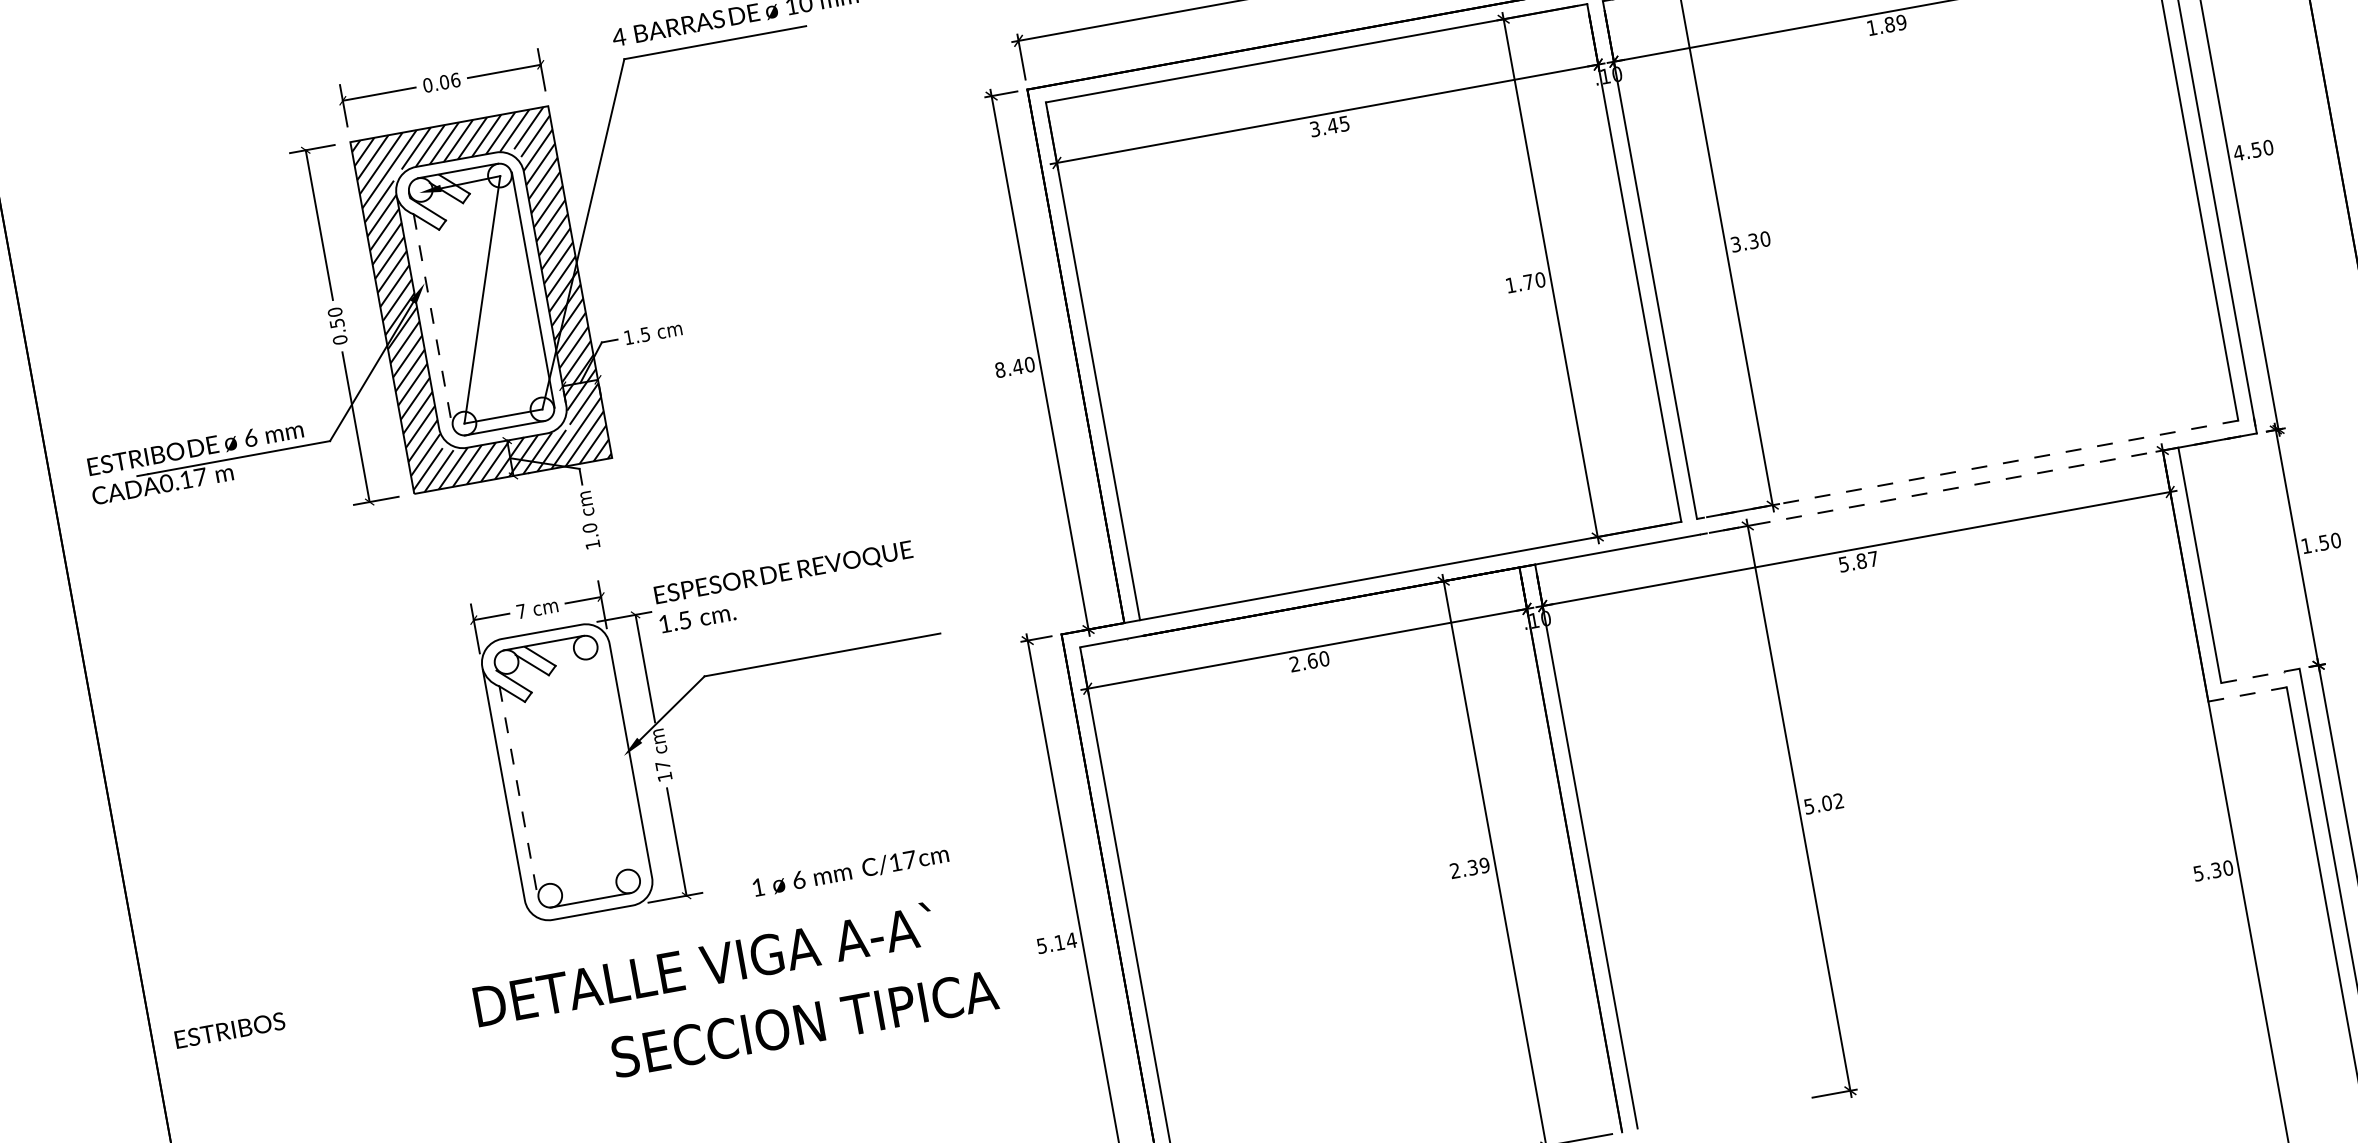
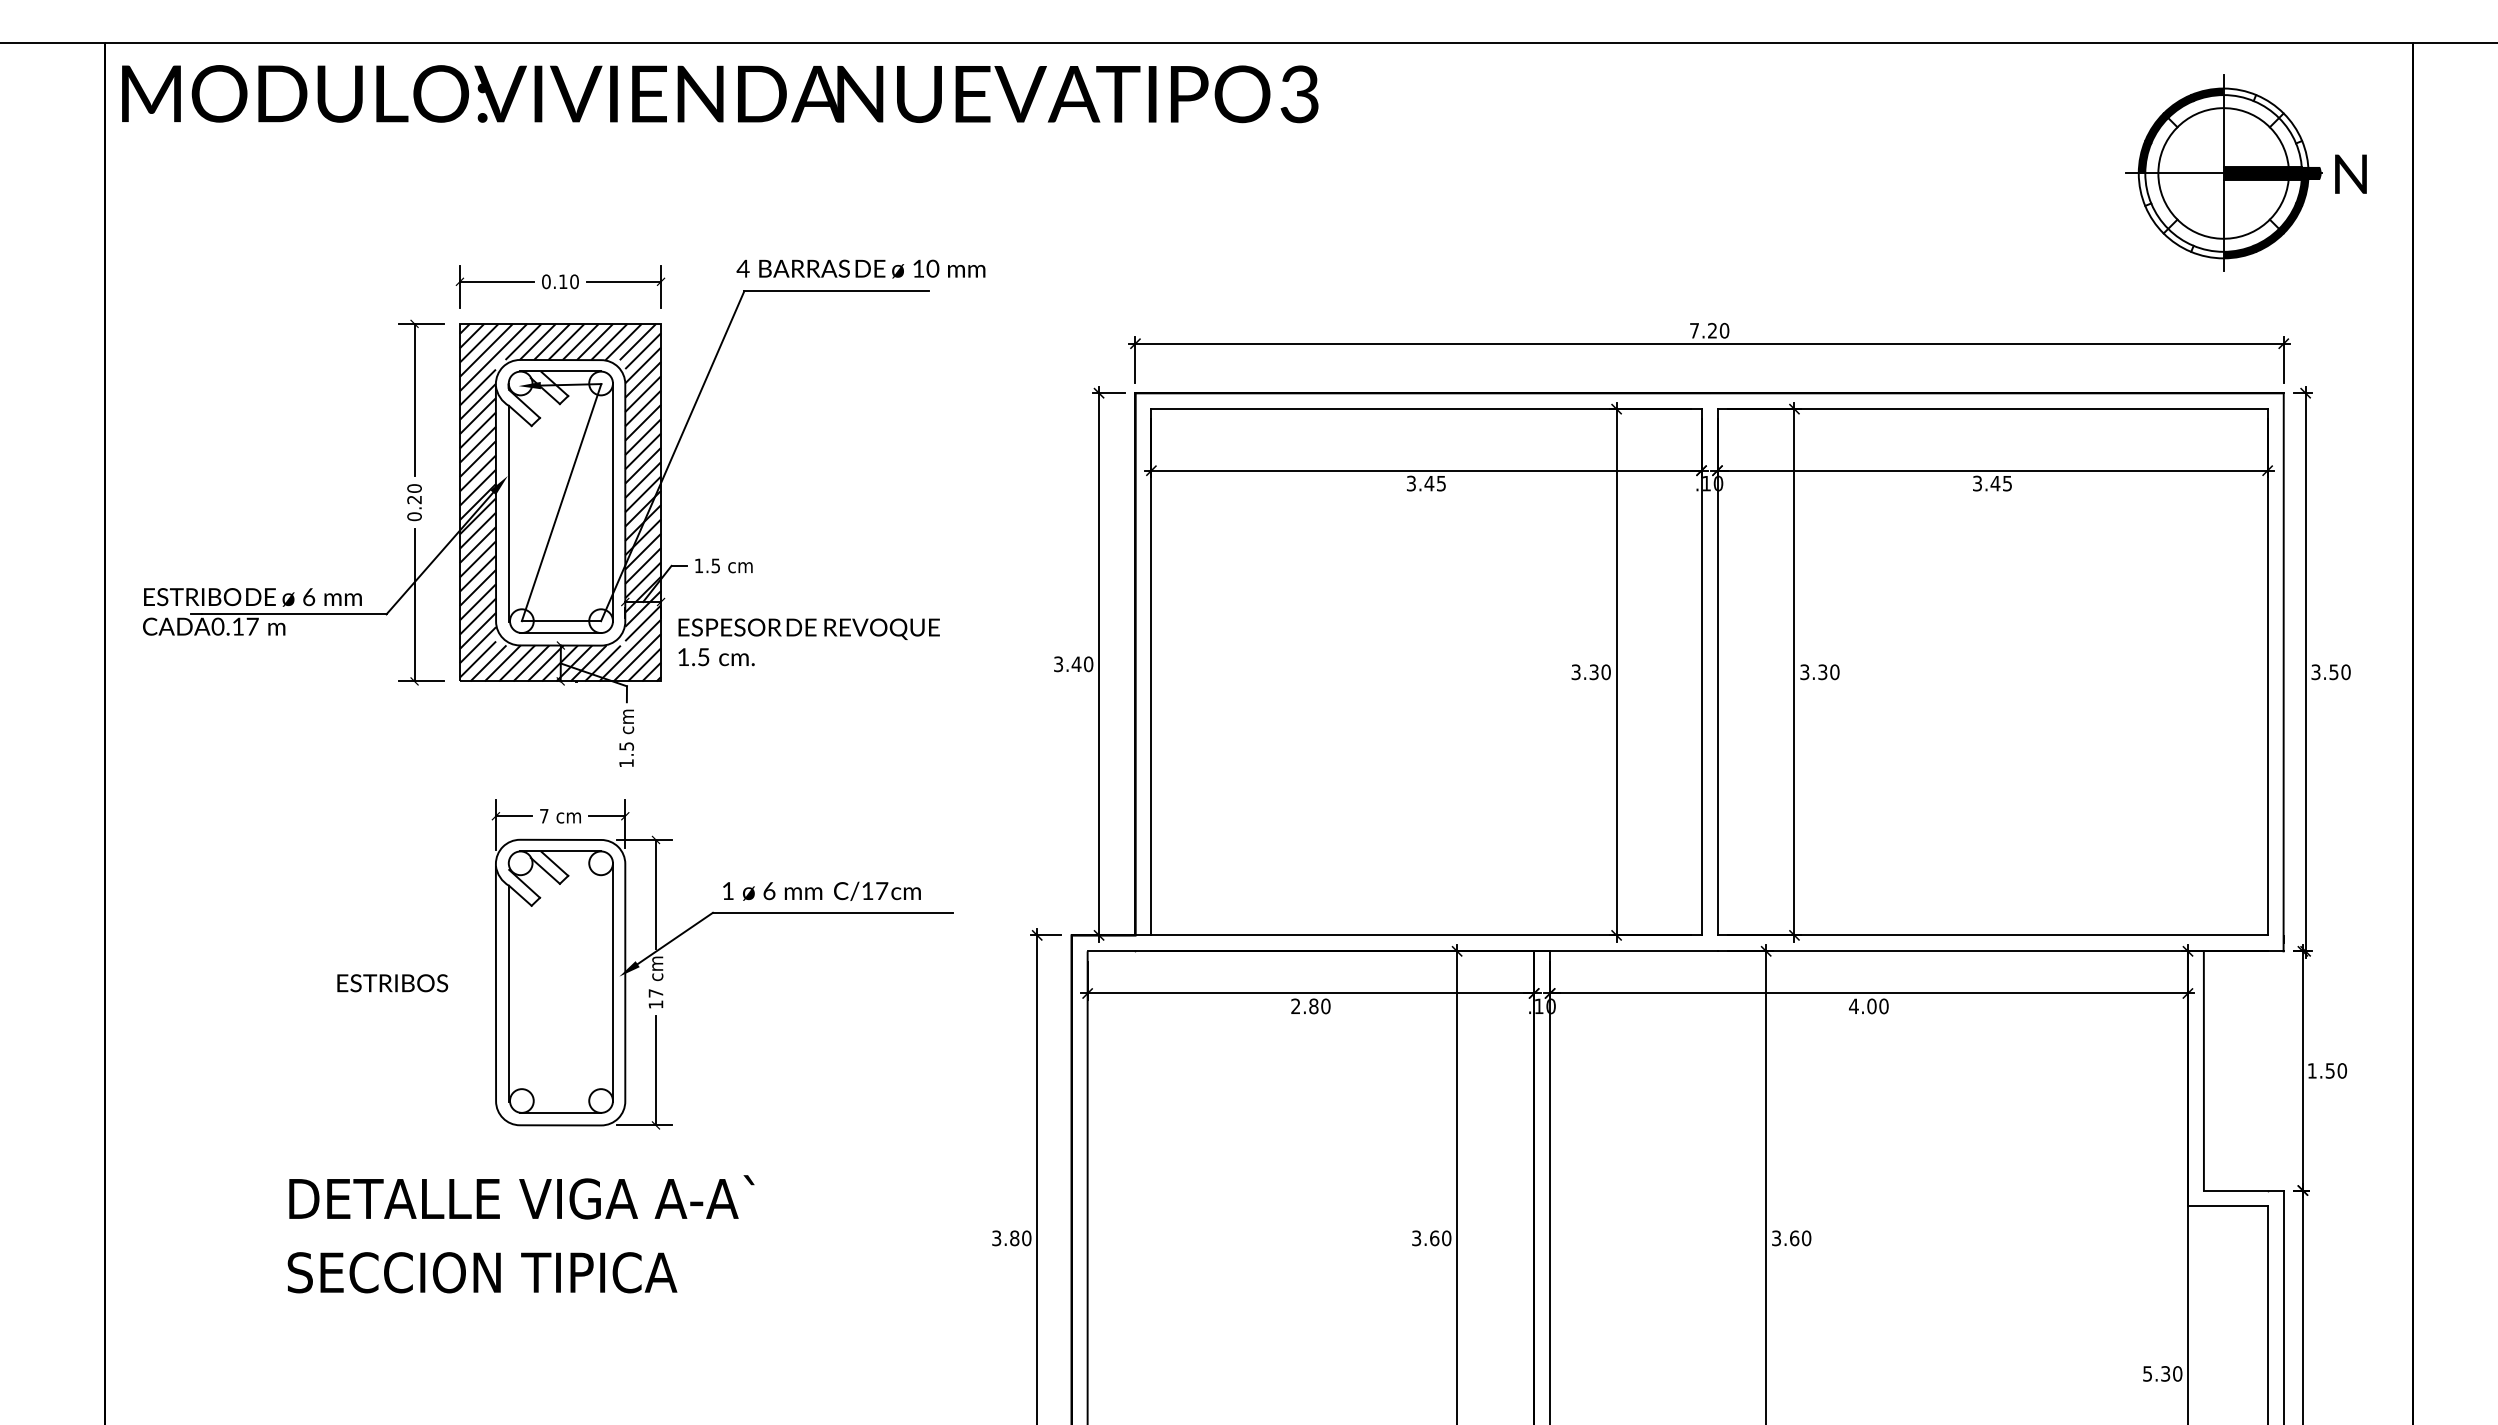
text: (1886, 25) -> (1992, 483), 1.89 -> 3.45
text: (449, 81) -> (568, 281), 0.06 -> 0.10
text: (2238, 153) -> (2315, 672), 4.50 -> 3.50
text: (1519, 284) -> (1584, 672), 1.70 -> 3.30
line: (433, 319) -> (509, 513), dashed -> solid
text: (337, 323) -> (414, 499), 0.50 -> 0.20
text: (1000, 370) -> (1058, 664), 8.40 -> 3.40
line: (1967, 469) -> (1992, 935), dashed -> solid
line: (1970, 485) -> (1992, 951), dashed -> solid
text: (589, 528) -> (626, 746), 1.0 -> 1.5
text: (1858, 561) -> (1868, 1006), 5.87 -> 4.00
text: (785, 587) -> (808, 642), moved
text: (1312, 661) -> (1313, 1006), 2.60 -> 2.80
line: (2260, 675) -> (2243, 1190), dashed -> solid
line: (2247, 694) -> (2227, 1206), dashed -> solid
line: (619, 761) -> (613, 981), added
line: (518, 792) -> (509, 993), dashed -> solid
text: (1824, 803) -> (1791, 1238), 5.02 -> 3.60
text: (1469, 868) -> (1431, 1238), 2.39 -> 3.60
text: (850, 870) -> (821, 890), moved
text: (1056, 943) -> (1011, 1238), 5.14 -> 3.80
text: (703, 964) -> (521, 1197), moved
text: (804, 1023) -> (482, 1272), moved
text: (229, 1030) -> (392, 983), moved

